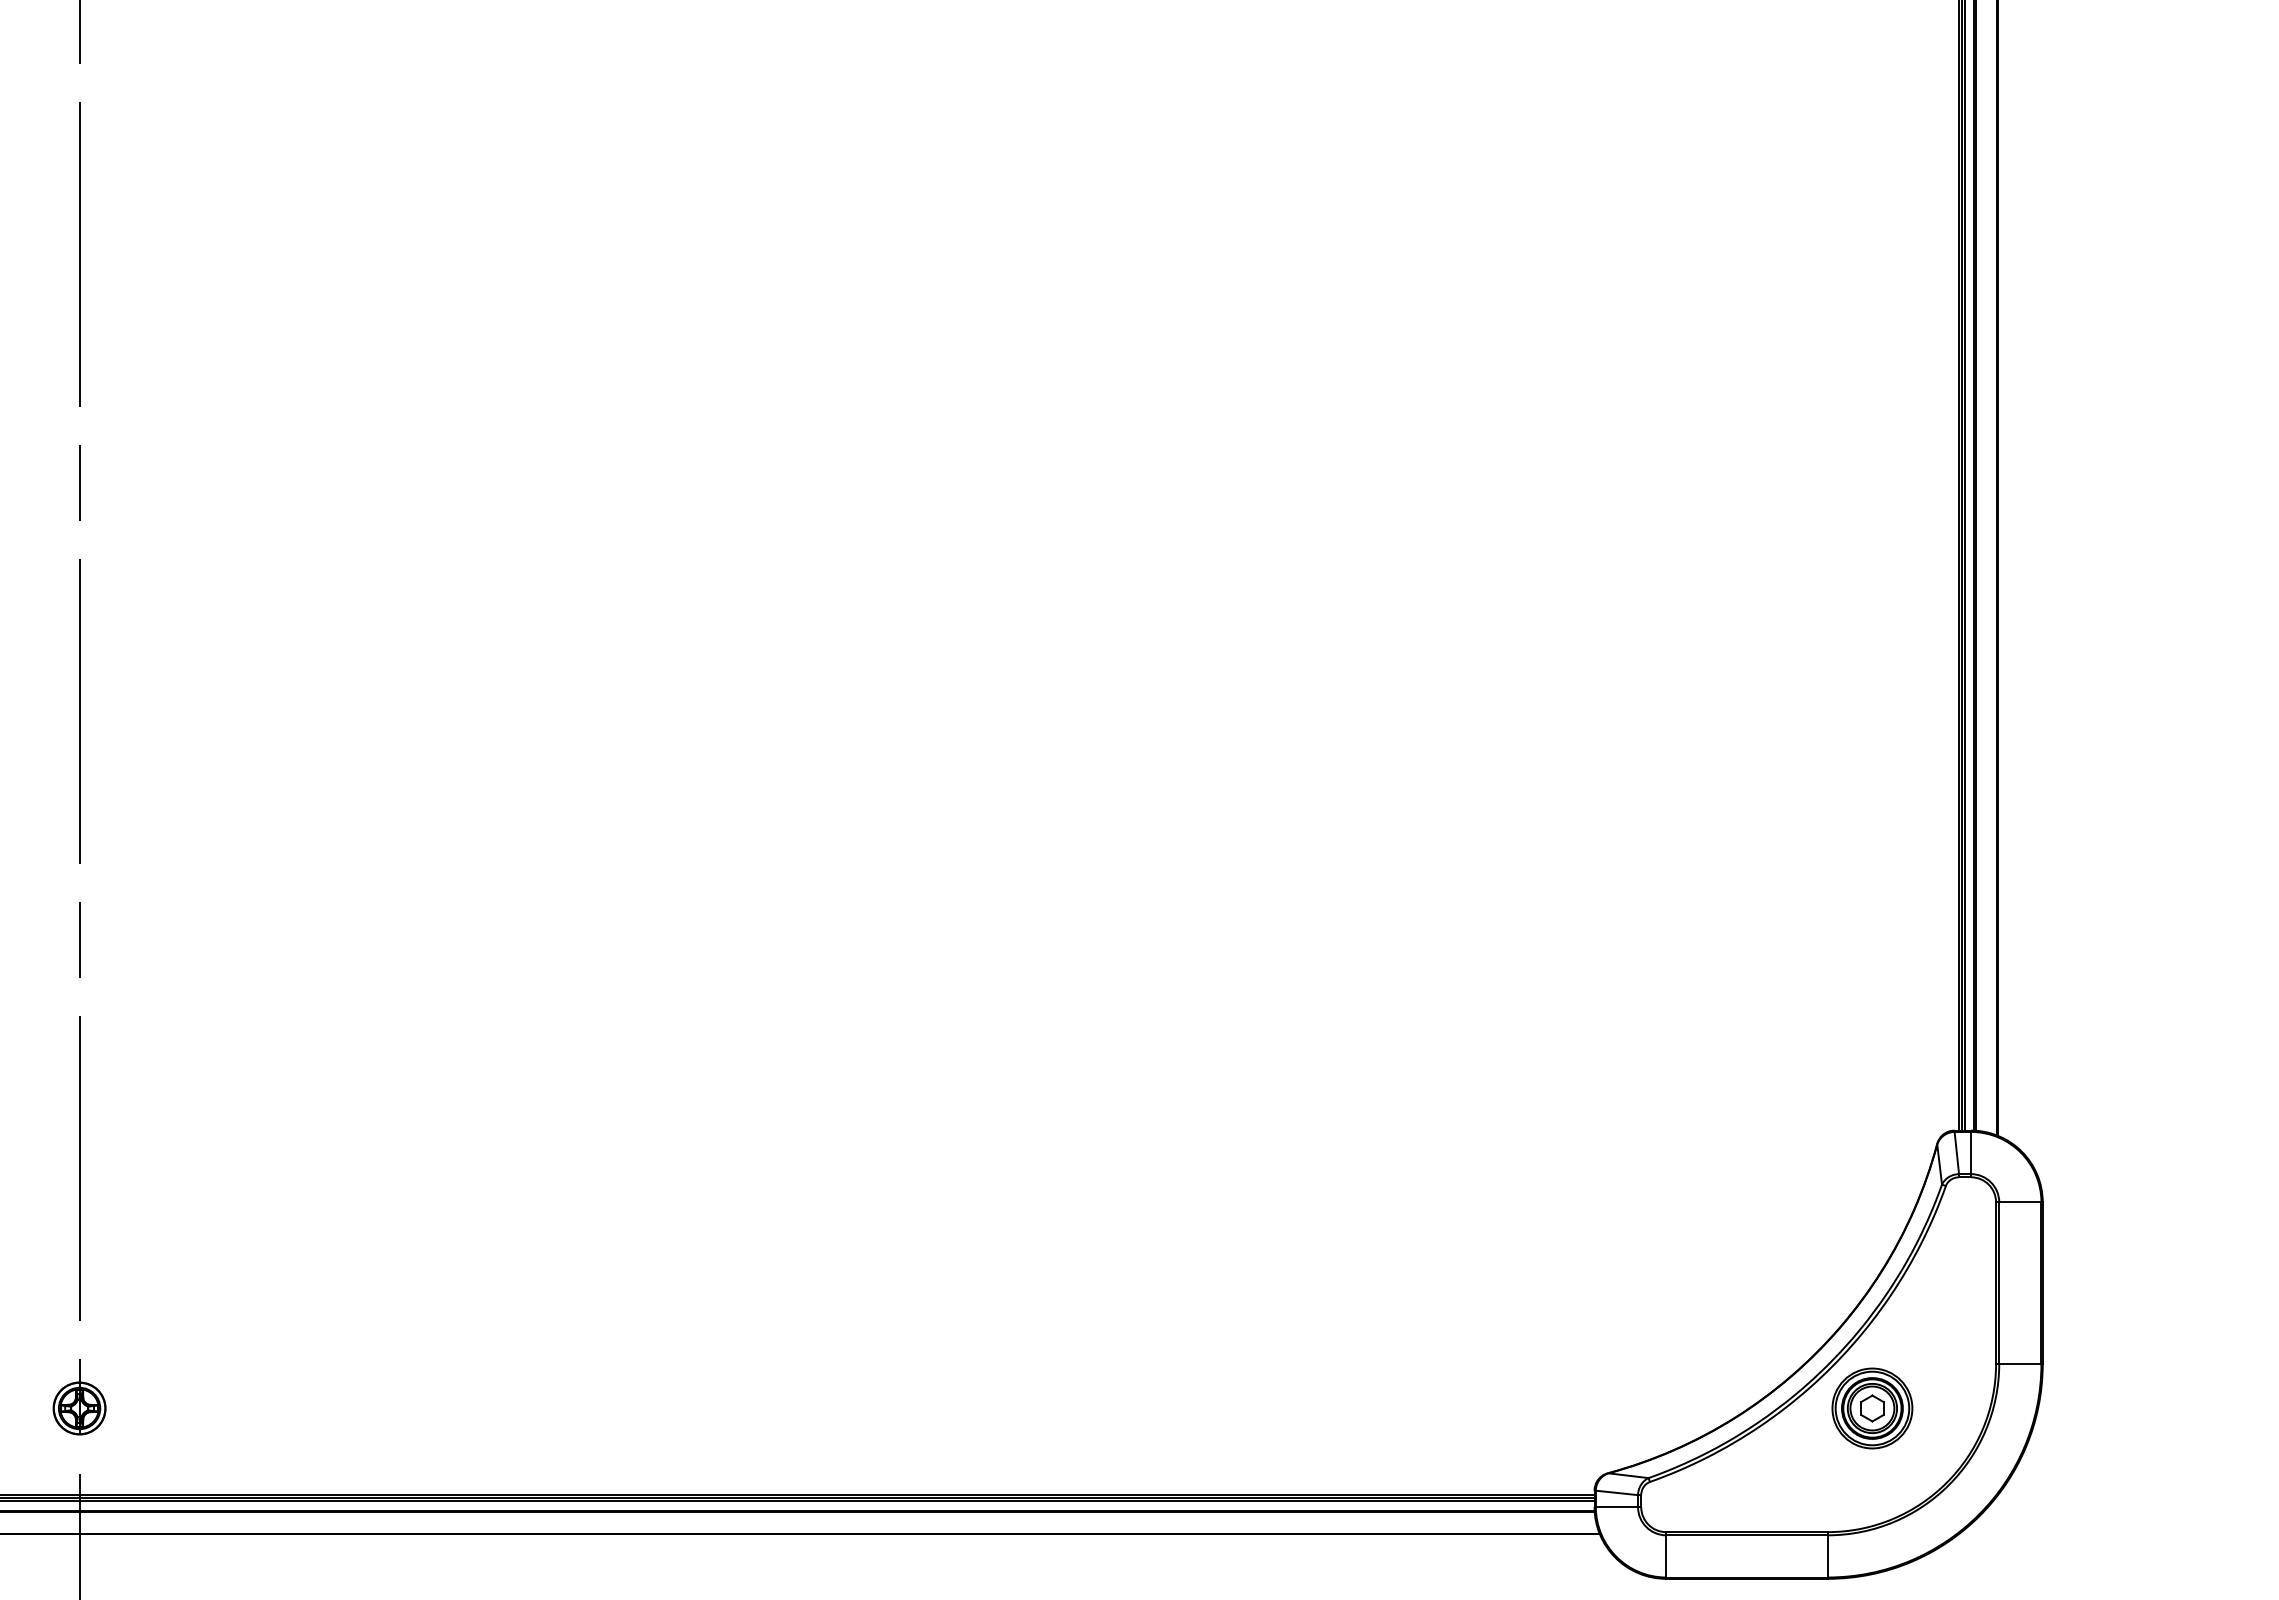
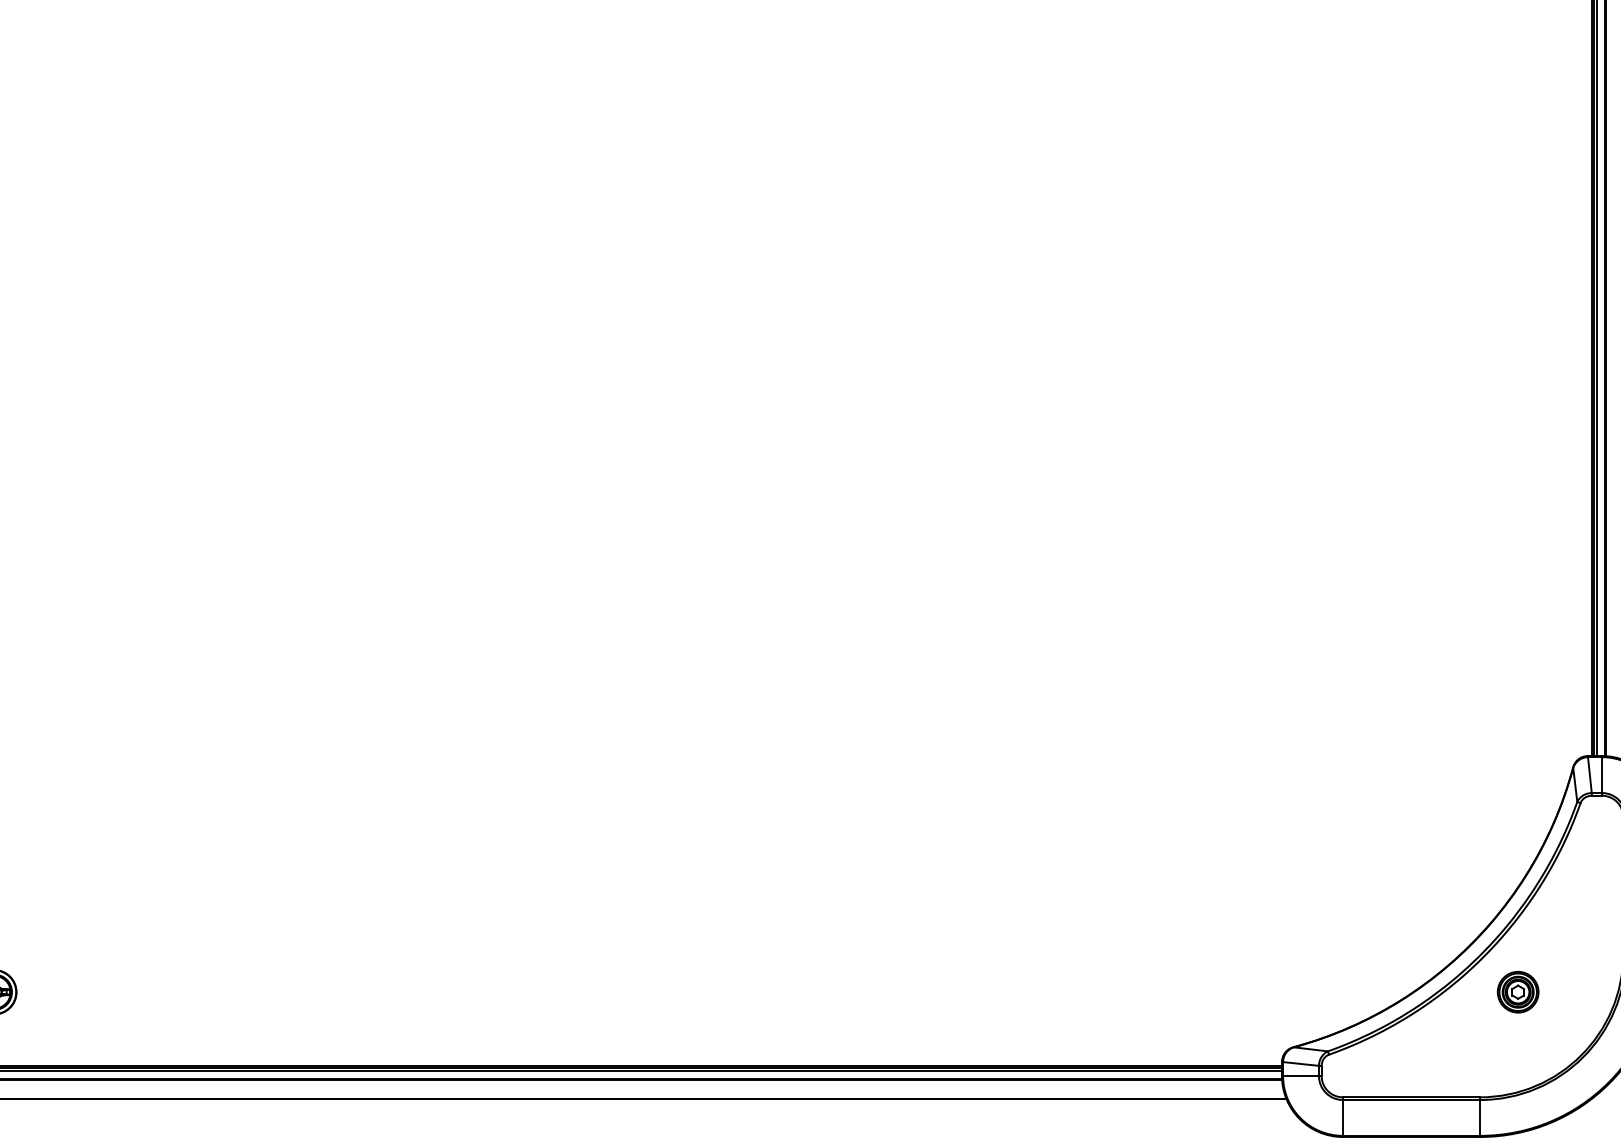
part: (1872, 1408) -> (1518, 992), size x0.6

